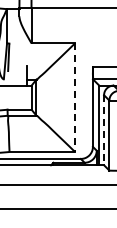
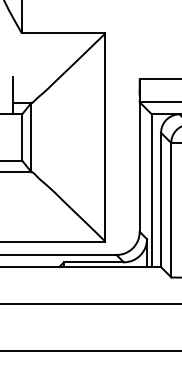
line: (75, 98) -> (106, 139), dashed -> solid
line: (104, 130) -> (161, 200), dashed -> solid

